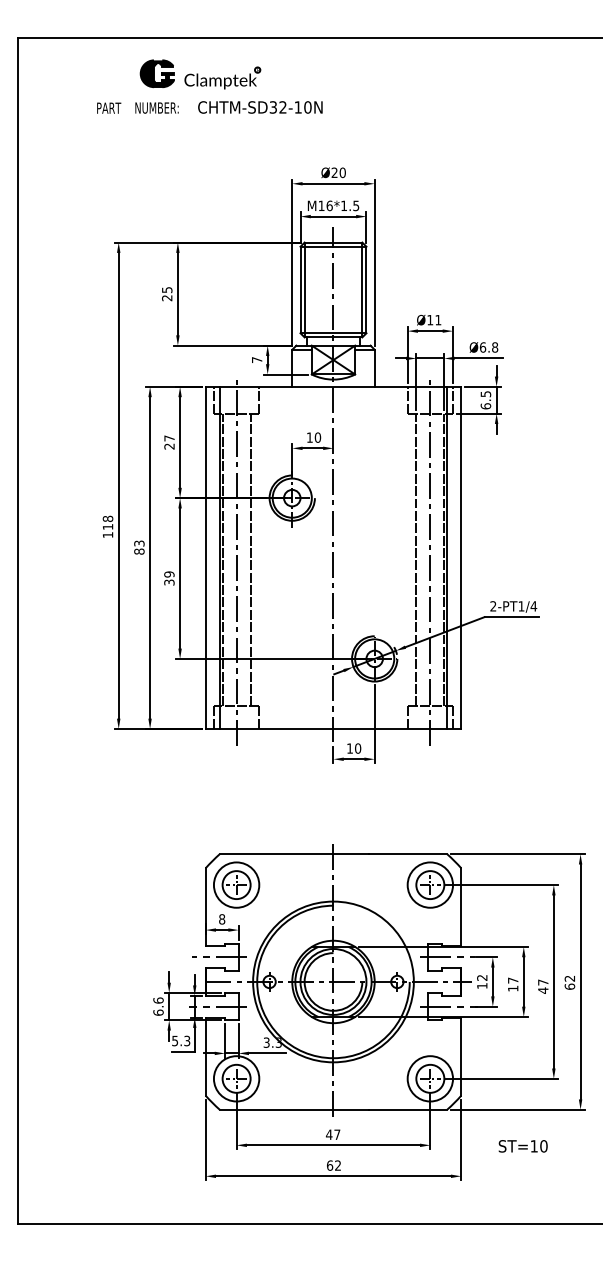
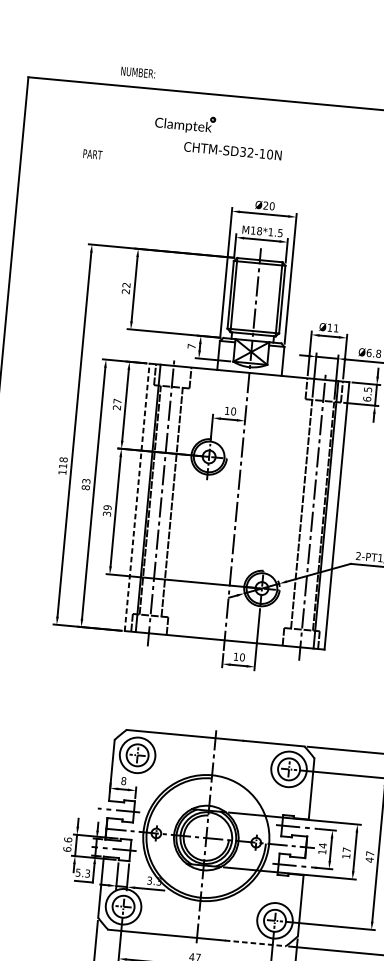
part: (156, 73) -> (133, 115), removed
text: (109, 107) -> (93, 153), moved
text: (156, 107) -> (137, 72), moved
text: (260, 107) -> (232, 151), moved
text: (329, 205) -> (259, 230), M16*1.5 -> M18*1.5
text: (167, 290) -> (126, 285), 25 -> 22
line: (205, 557) -> (137, 497), solid -> dashed
text: (482, 977) -> (323, 845), 12 -> 14
line: (408, 1109) -> (255, 943), solid -> dashed

